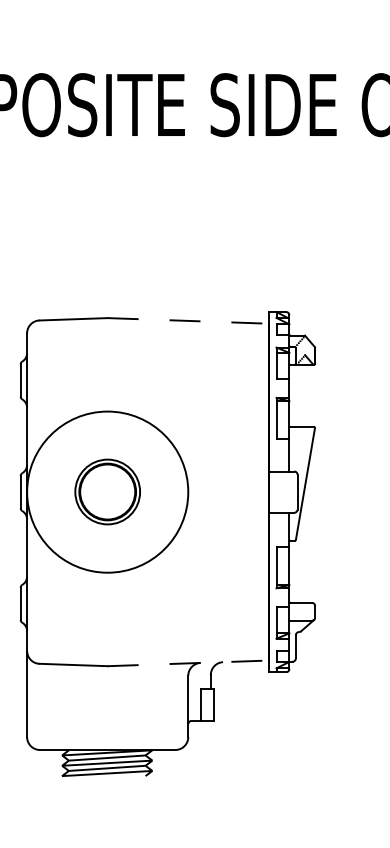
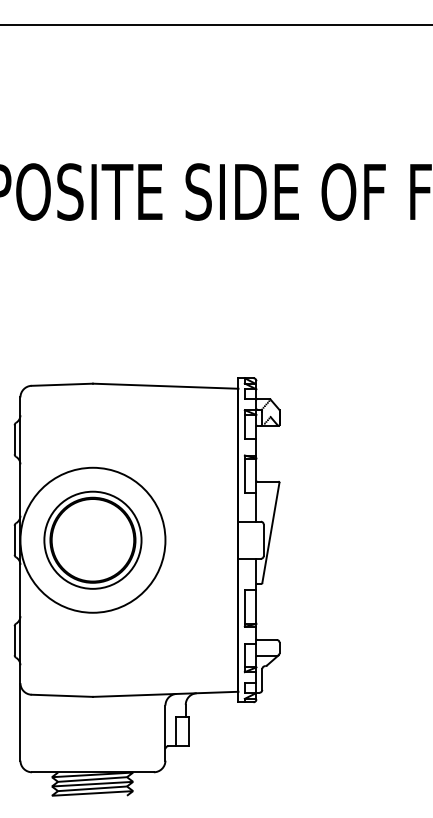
line: (188, 321) -> (165, 386), dashed -> solid
part: (107, 491) -> (92, 539), size x1.67
line: (188, 663) -> (165, 694), dashed -> solid

